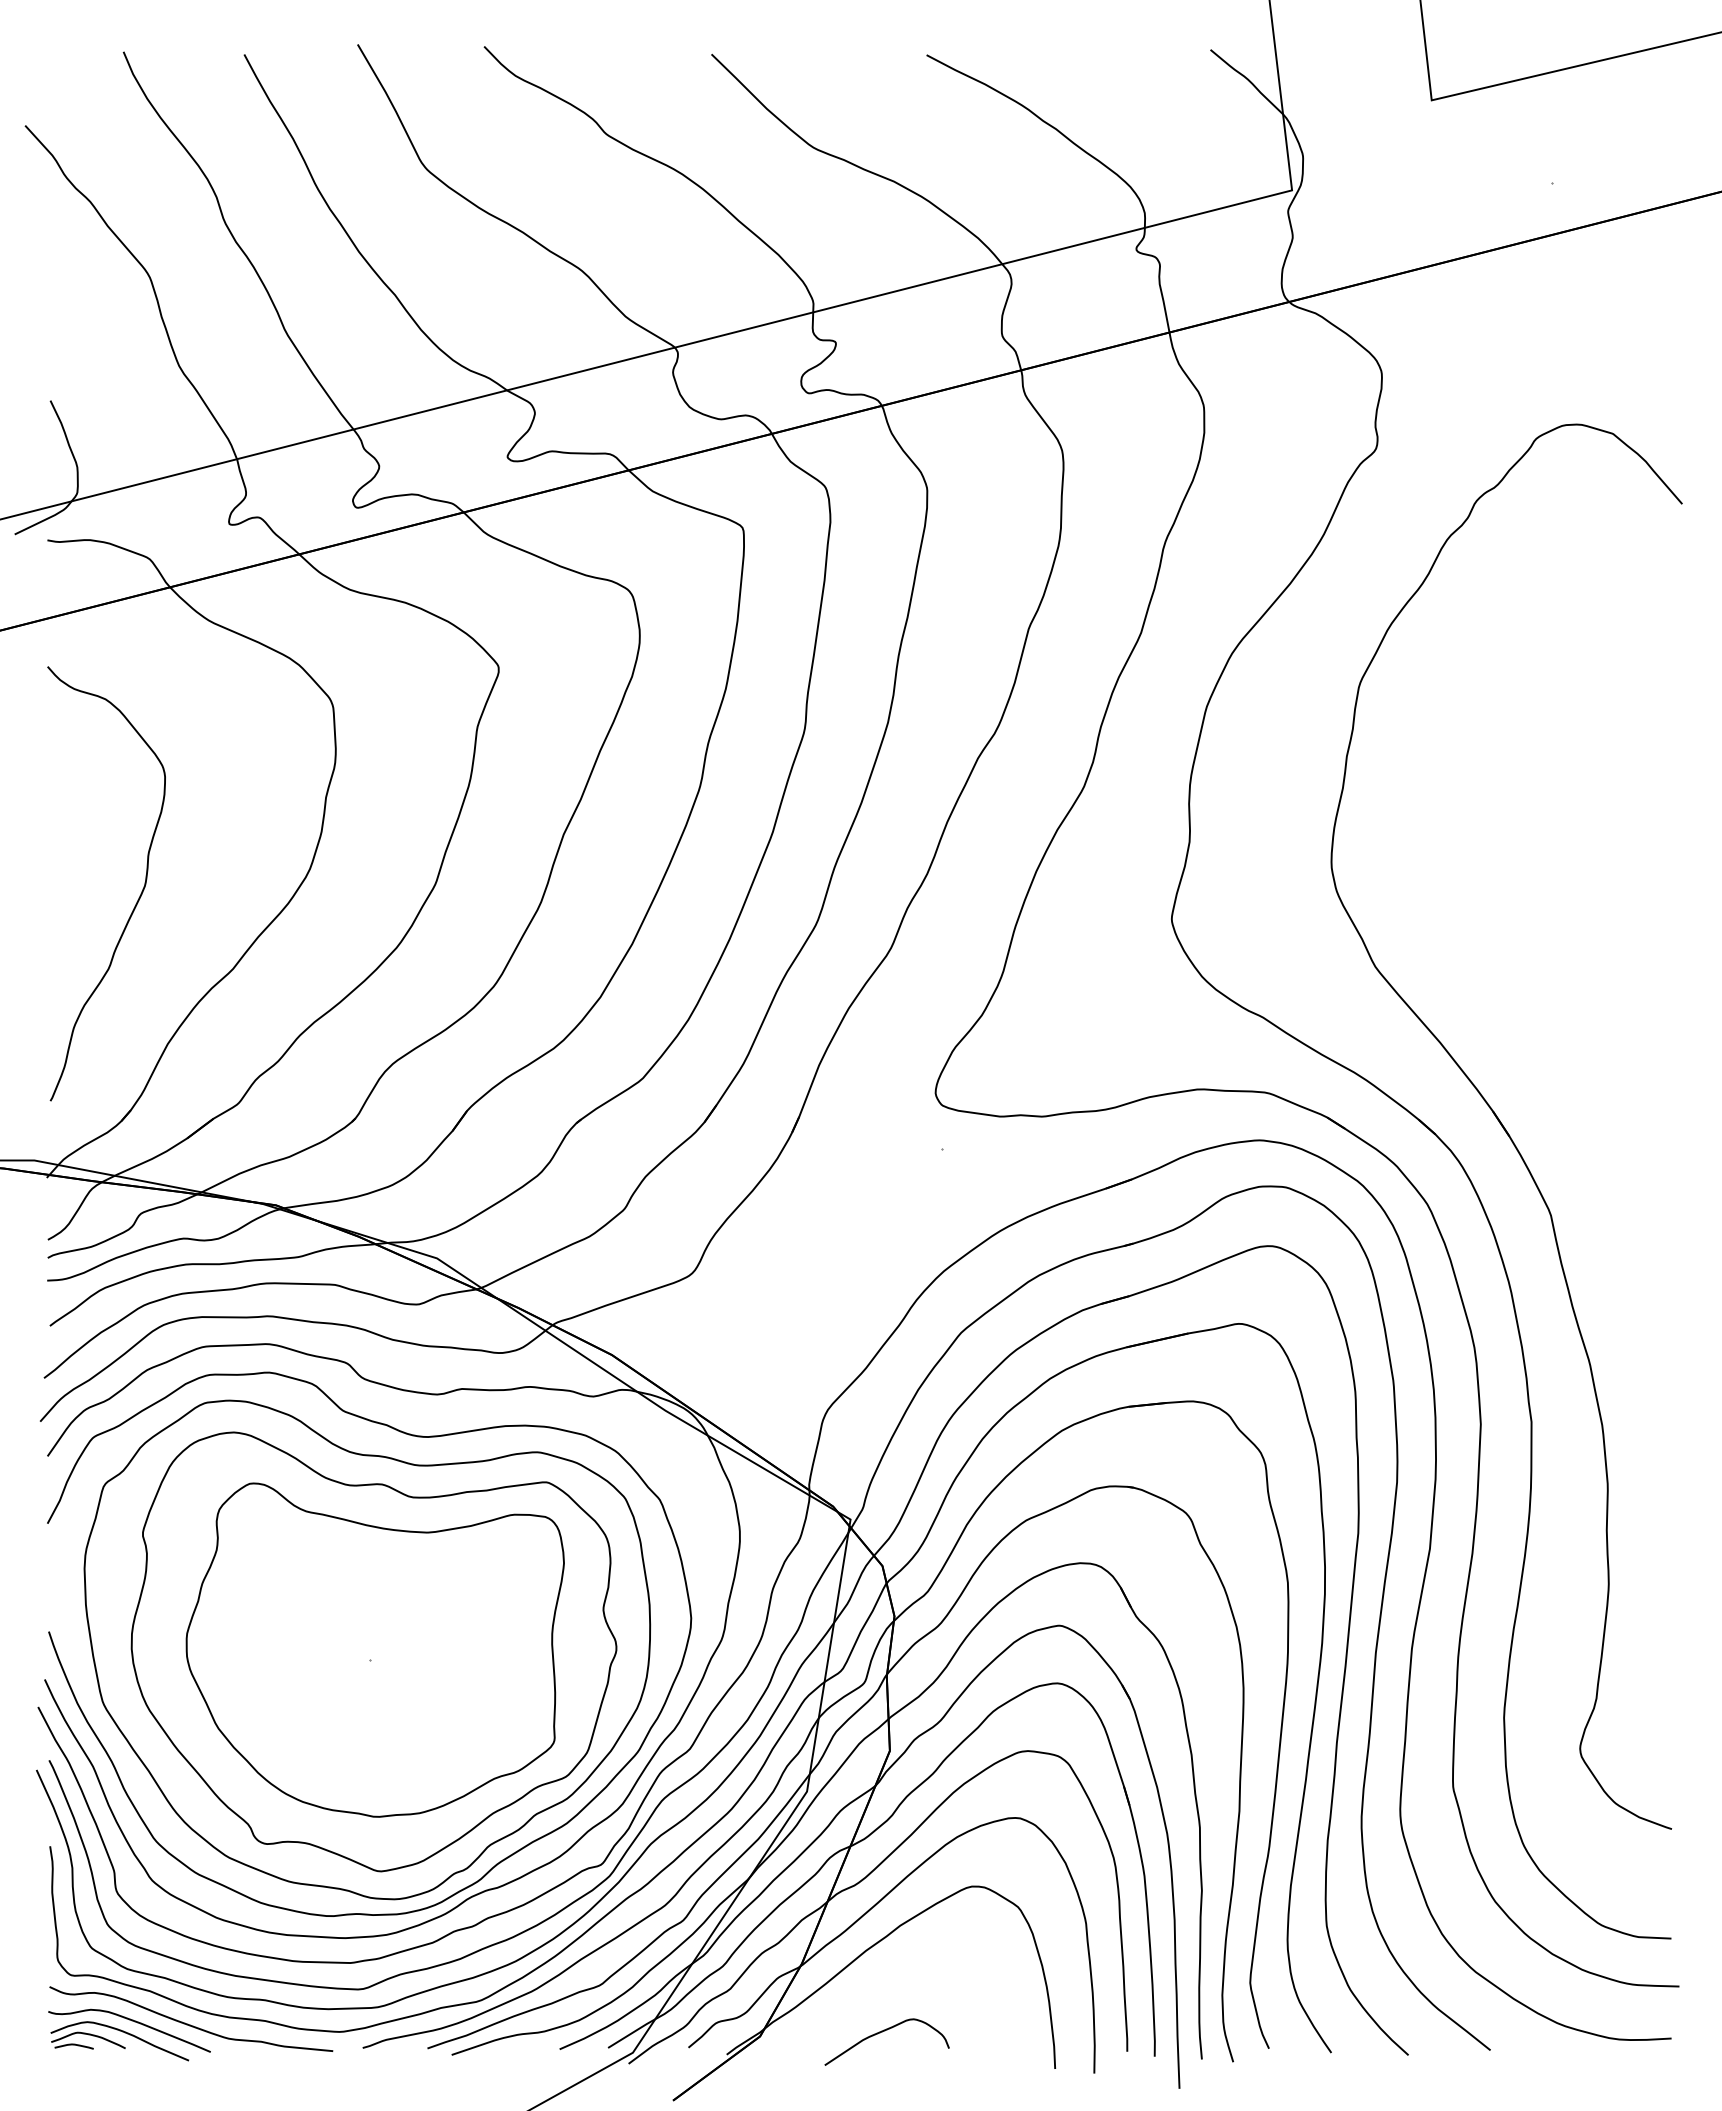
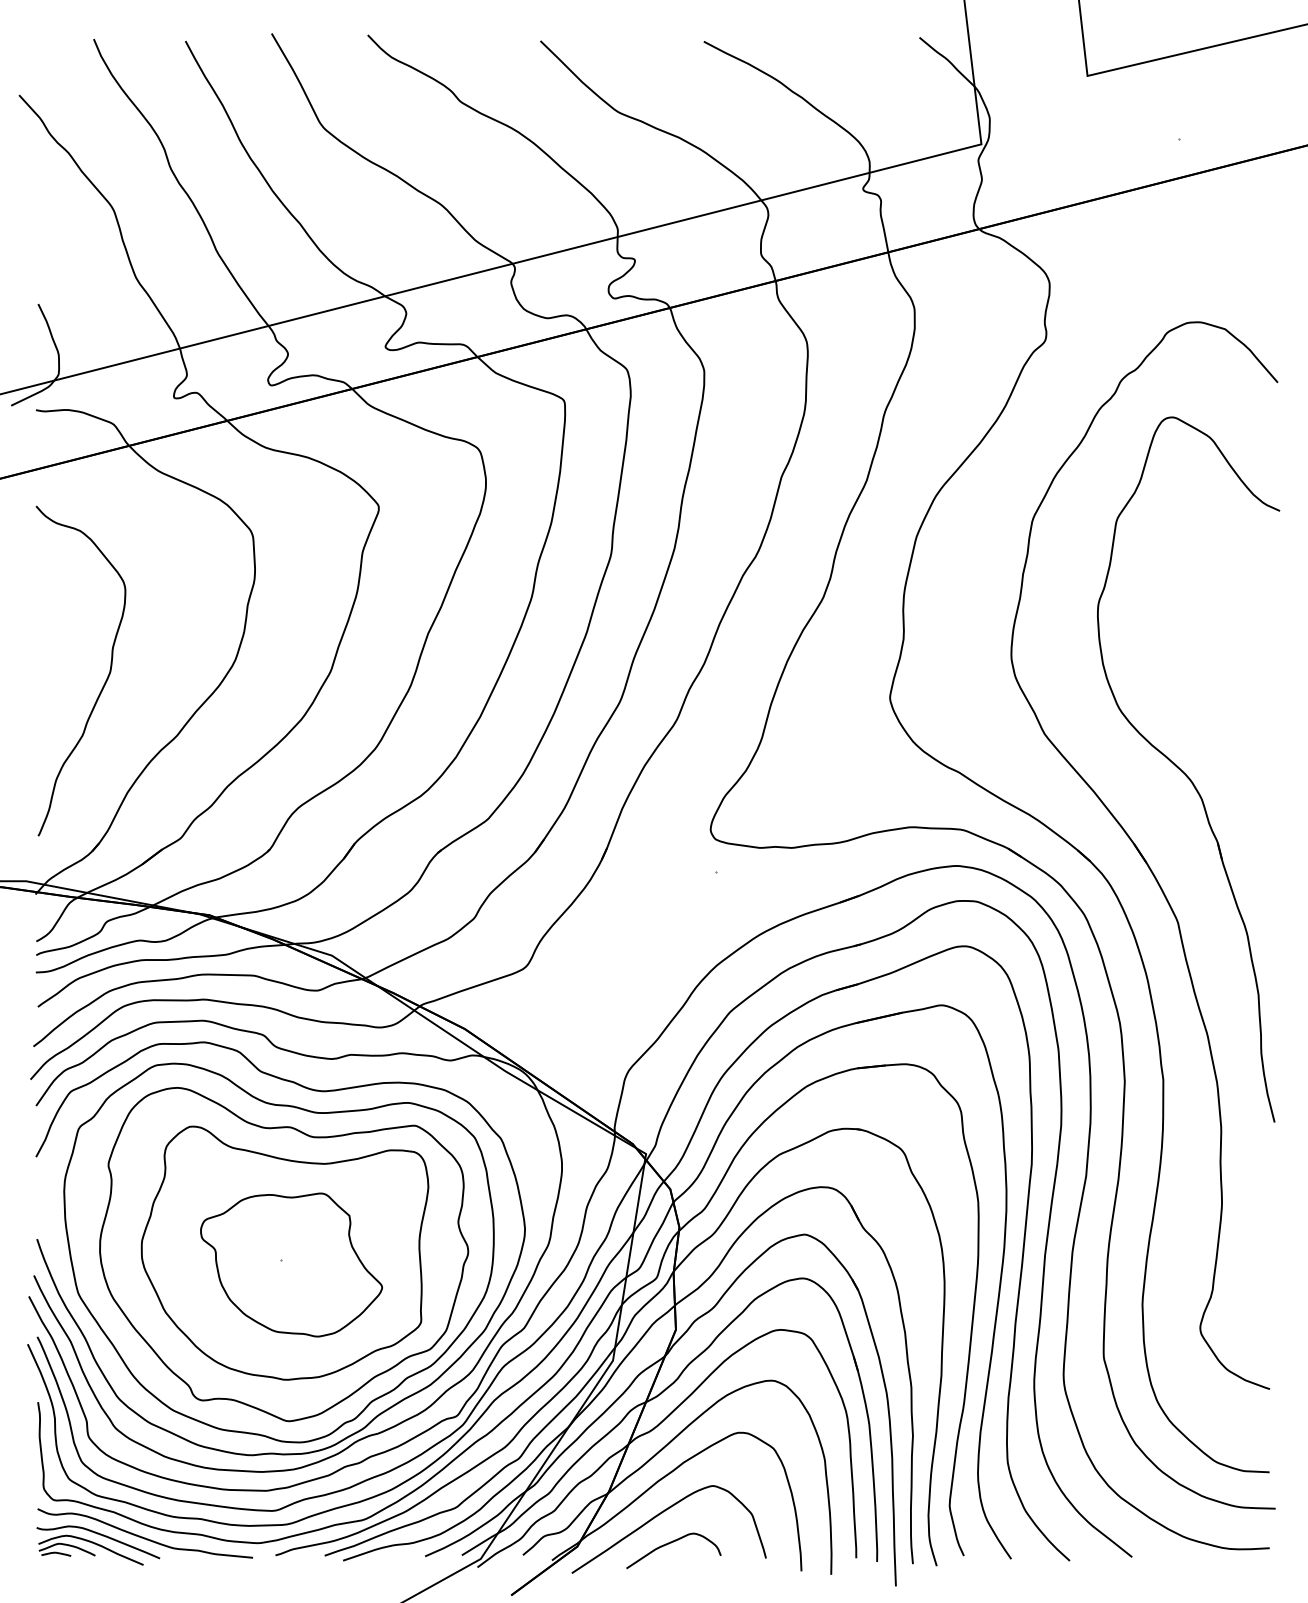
part: (1559, 1017) -> (1184, 772), added
part: (383, 1665) -> (291, 1264), added
curve: (867, 1995) -> (658, 1515), added

